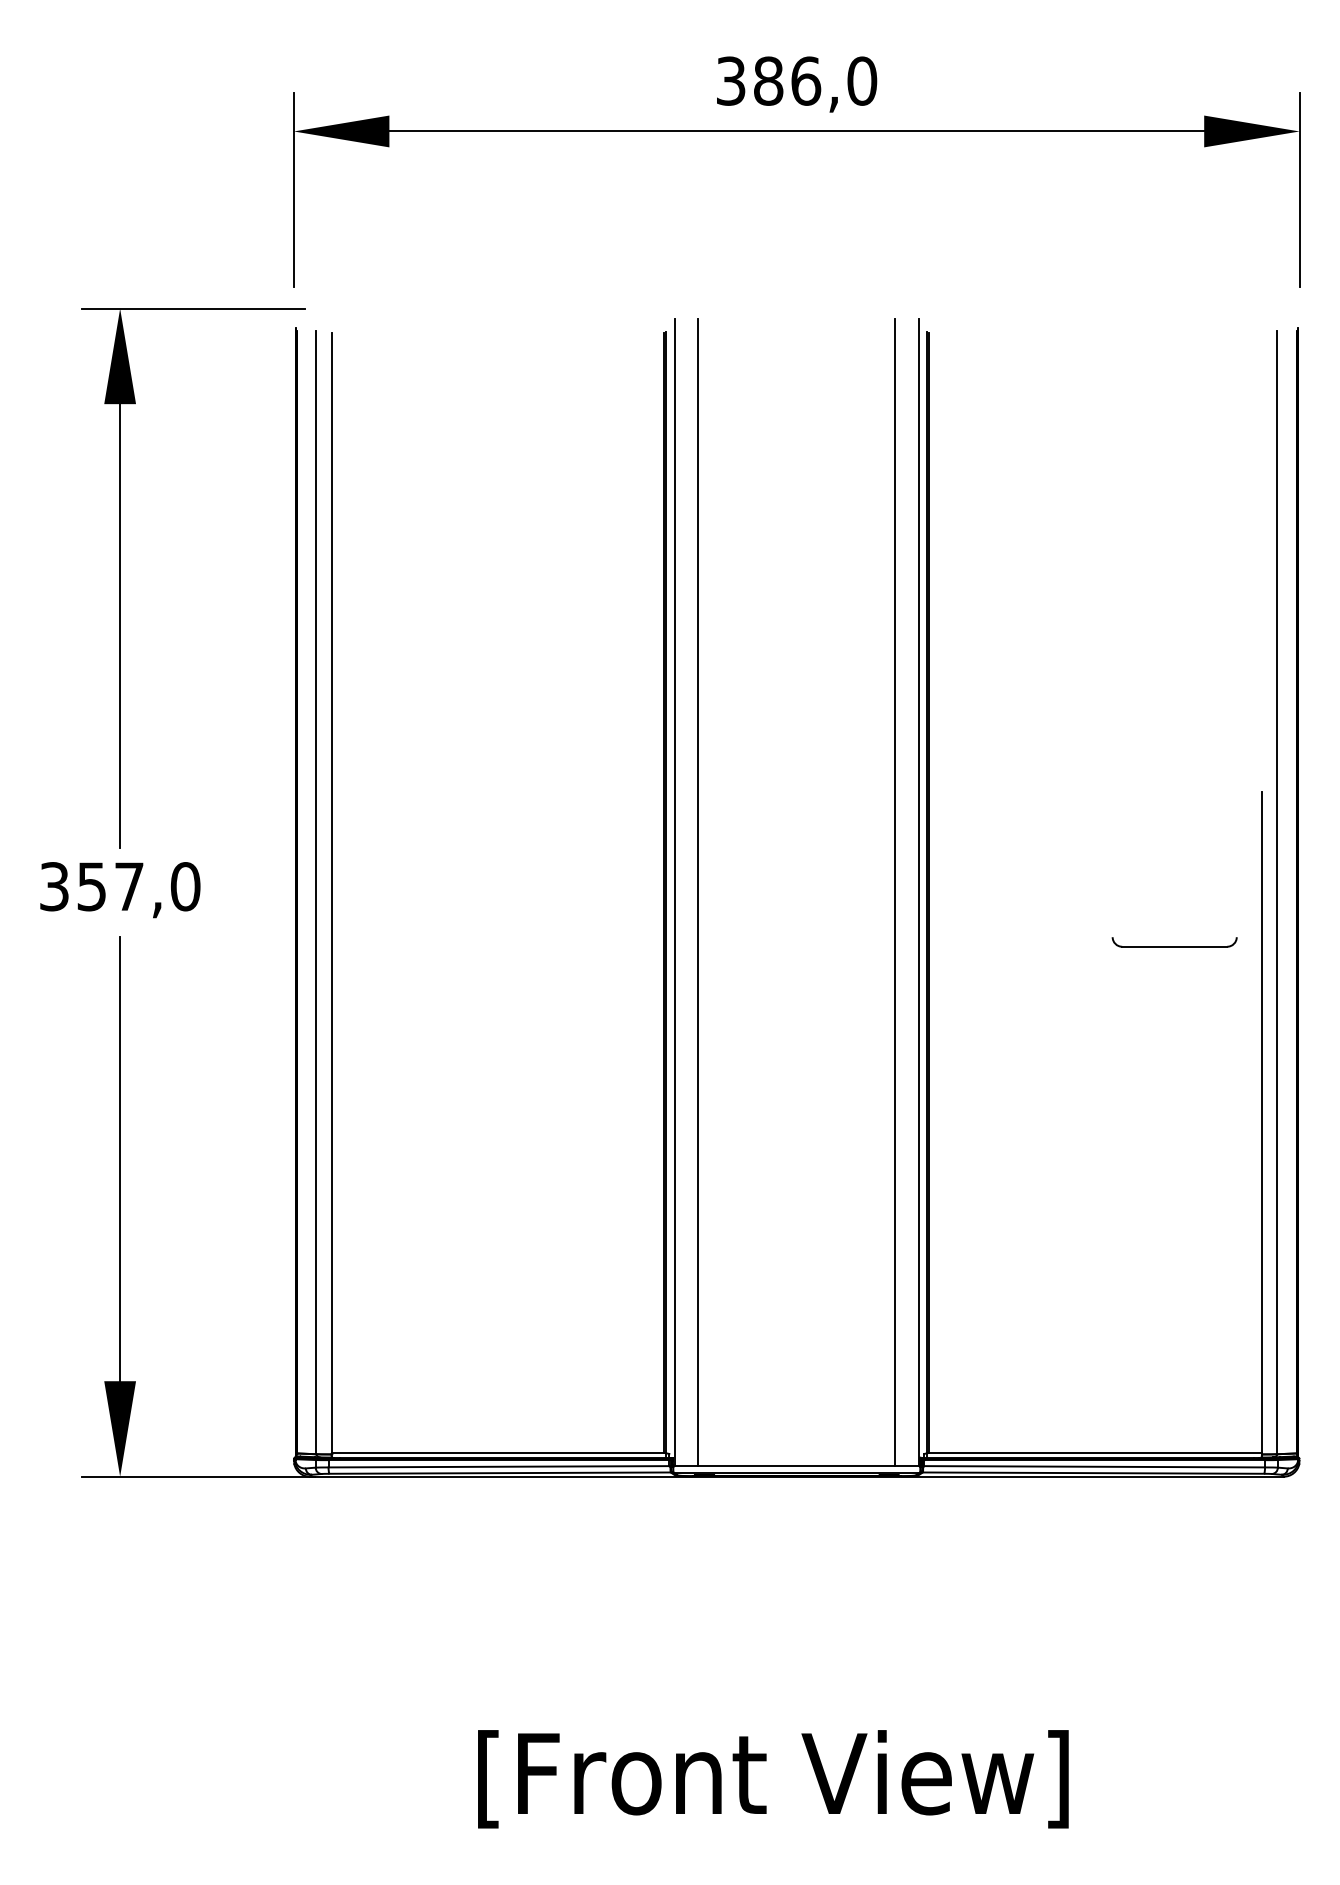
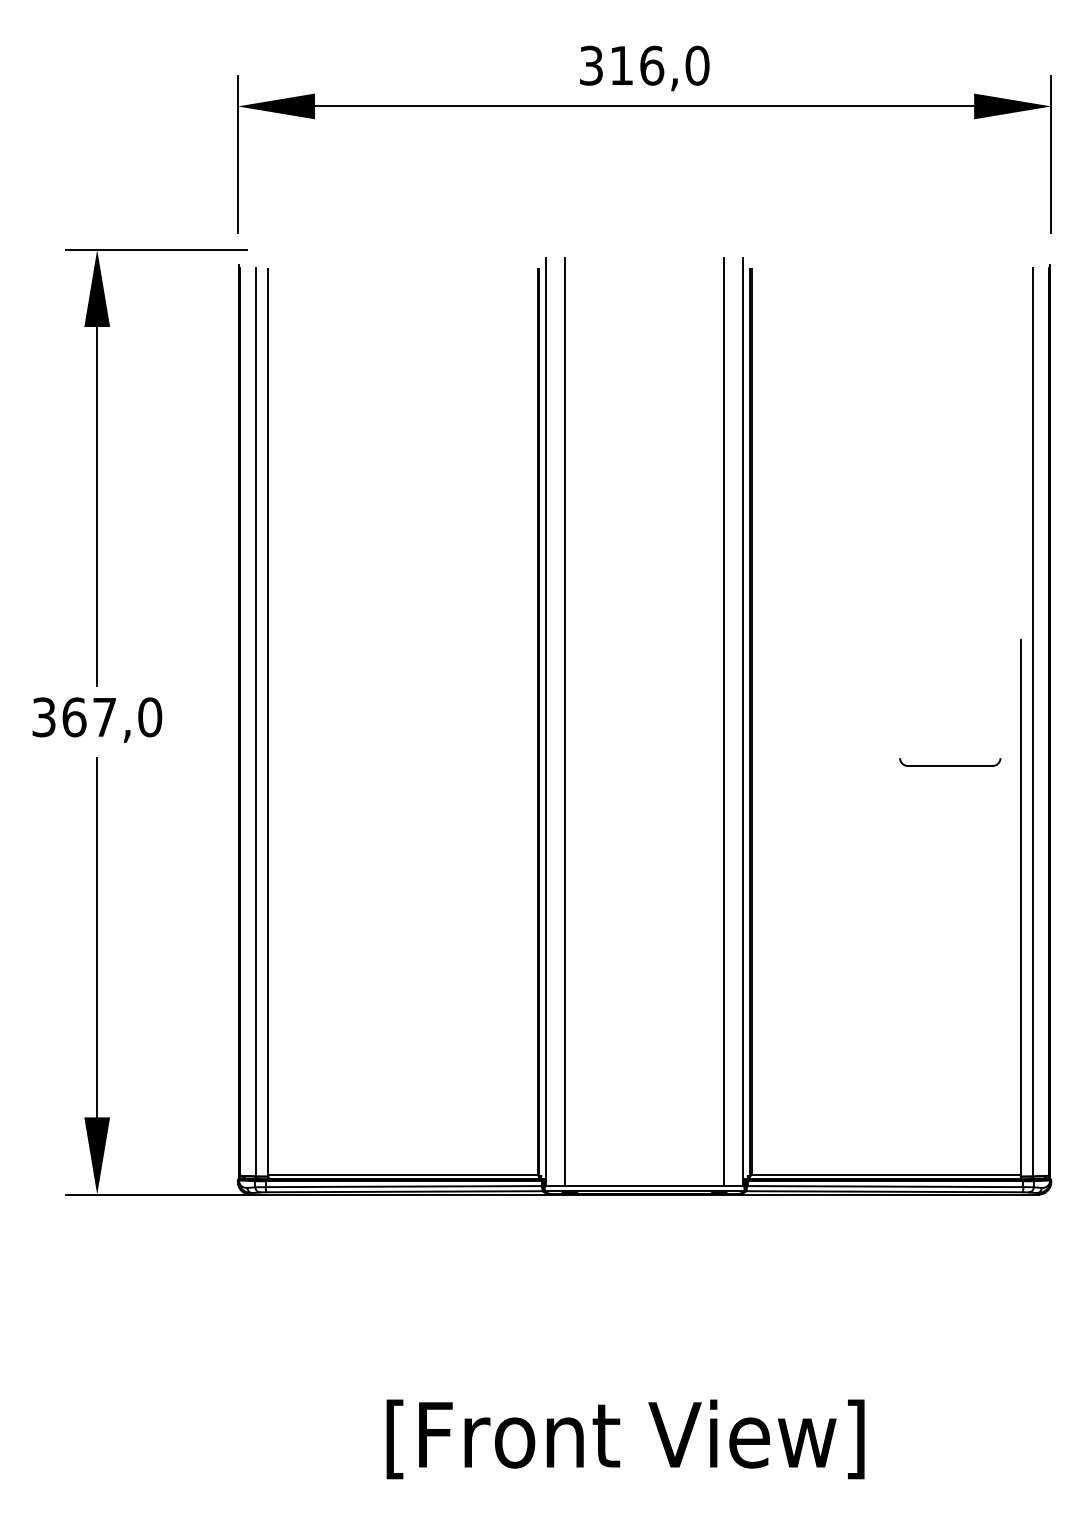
text: (768, 80) -> (621, 65), 386,0 -> 316,0
text: (92, 886) -> (74, 717), 357,0 -> 367,0

